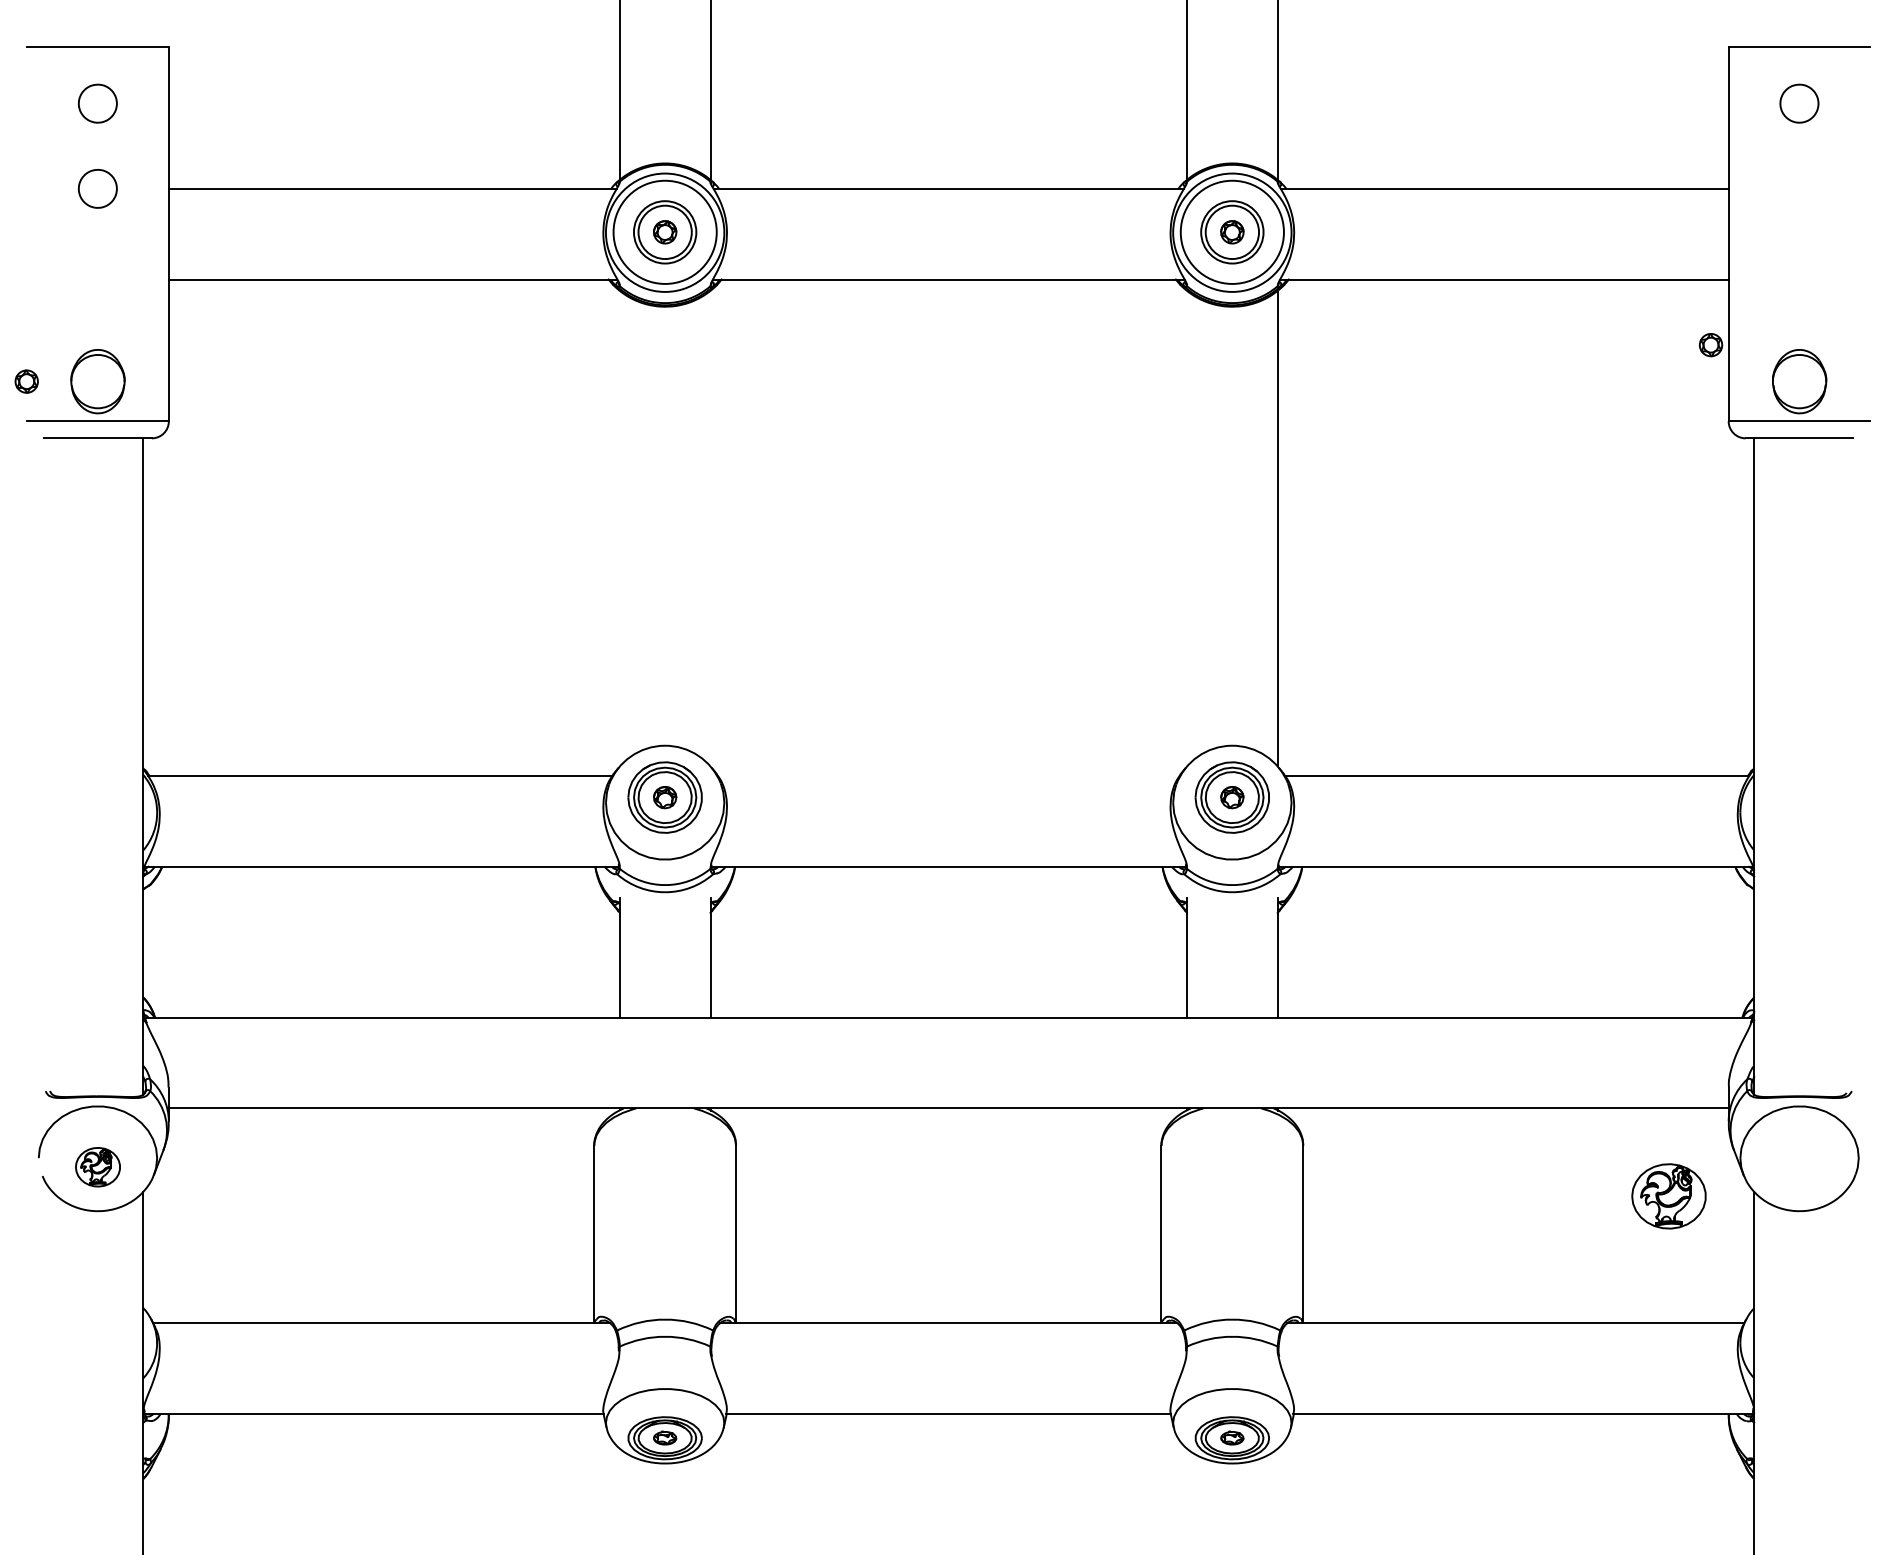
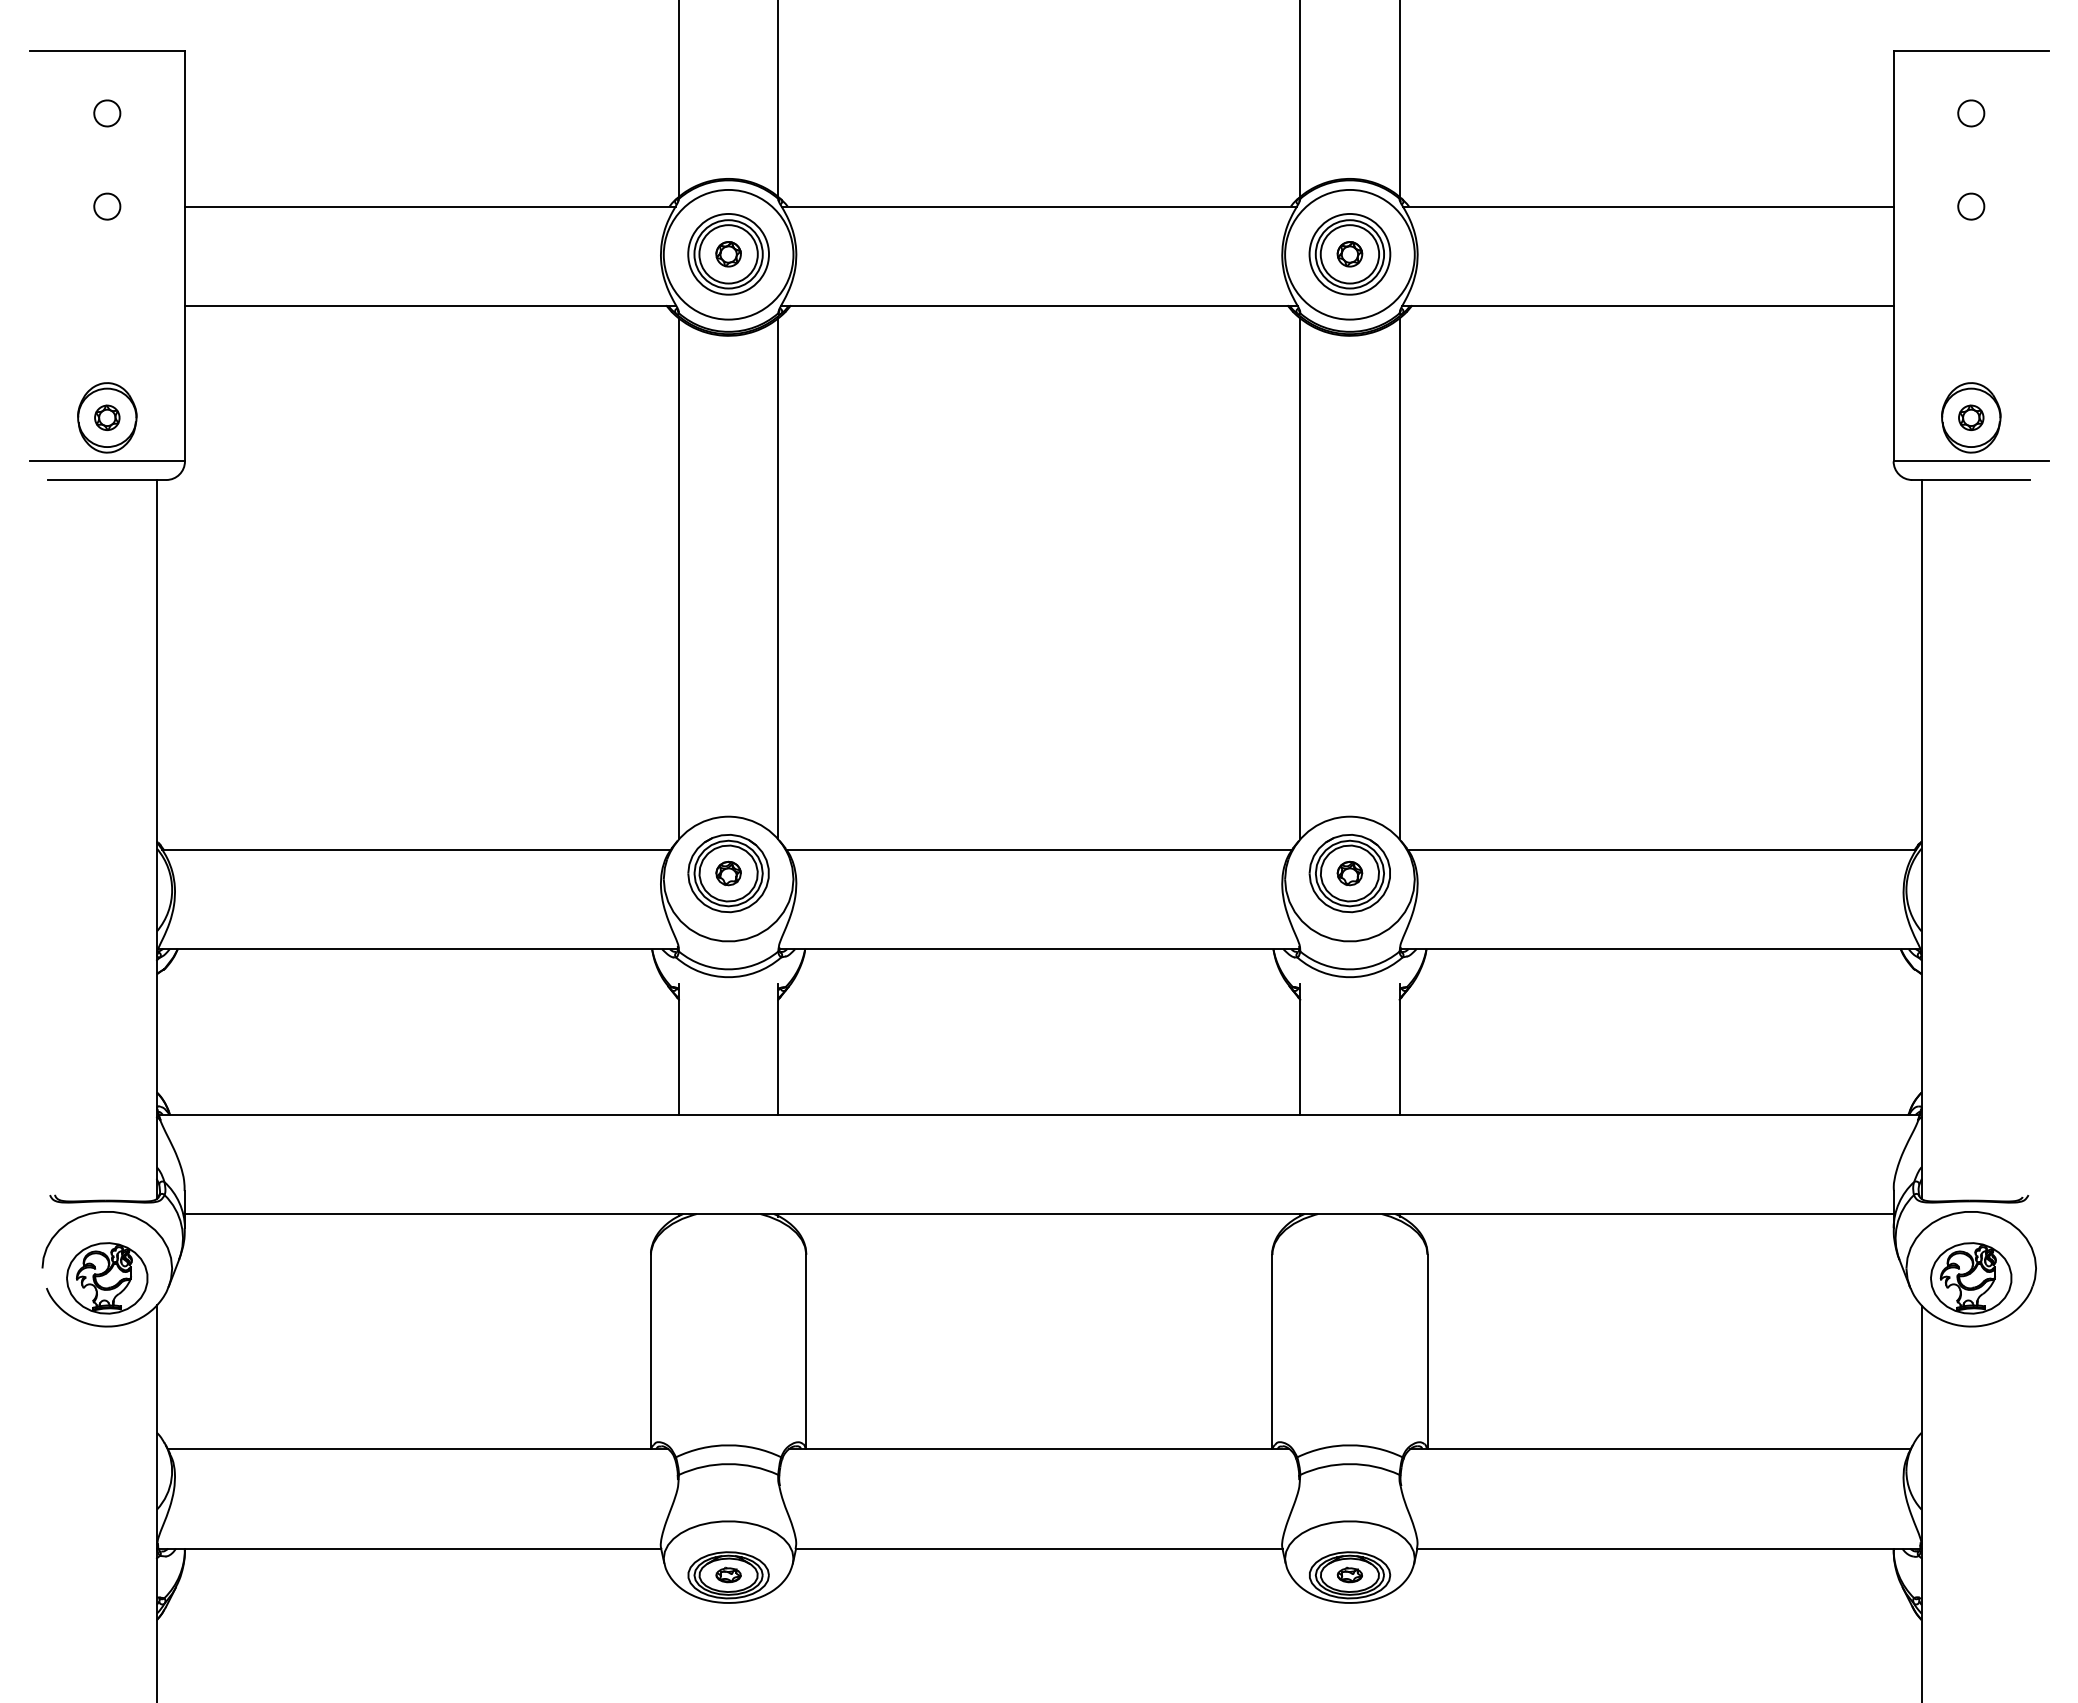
part: (98, 103) -> (107, 113), size x0.62
part: (1799, 103) -> (1971, 113), size x0.62
part: (98, 188) -> (107, 206), size x0.62
part: (1799, 188) -> (1971, 206), added
circle: (665, 231) -> (728, 253), size x0.71
circle: (1231, 231) -> (1349, 253), size x0.71
part: (1711, 344) -> (1971, 417), moved
part: (26, 381) -> (107, 417), moved
line: (619, 528) -> (678, 578), added
line: (710, 528) -> (778, 578), added
line: (1187, 528) -> (1300, 578), added
line: (948, 775) -> (1039, 849), added
part: (98, 1167) -> (107, 1278), size x1.67
part: (1669, 1196) -> (1971, 1278), moved

